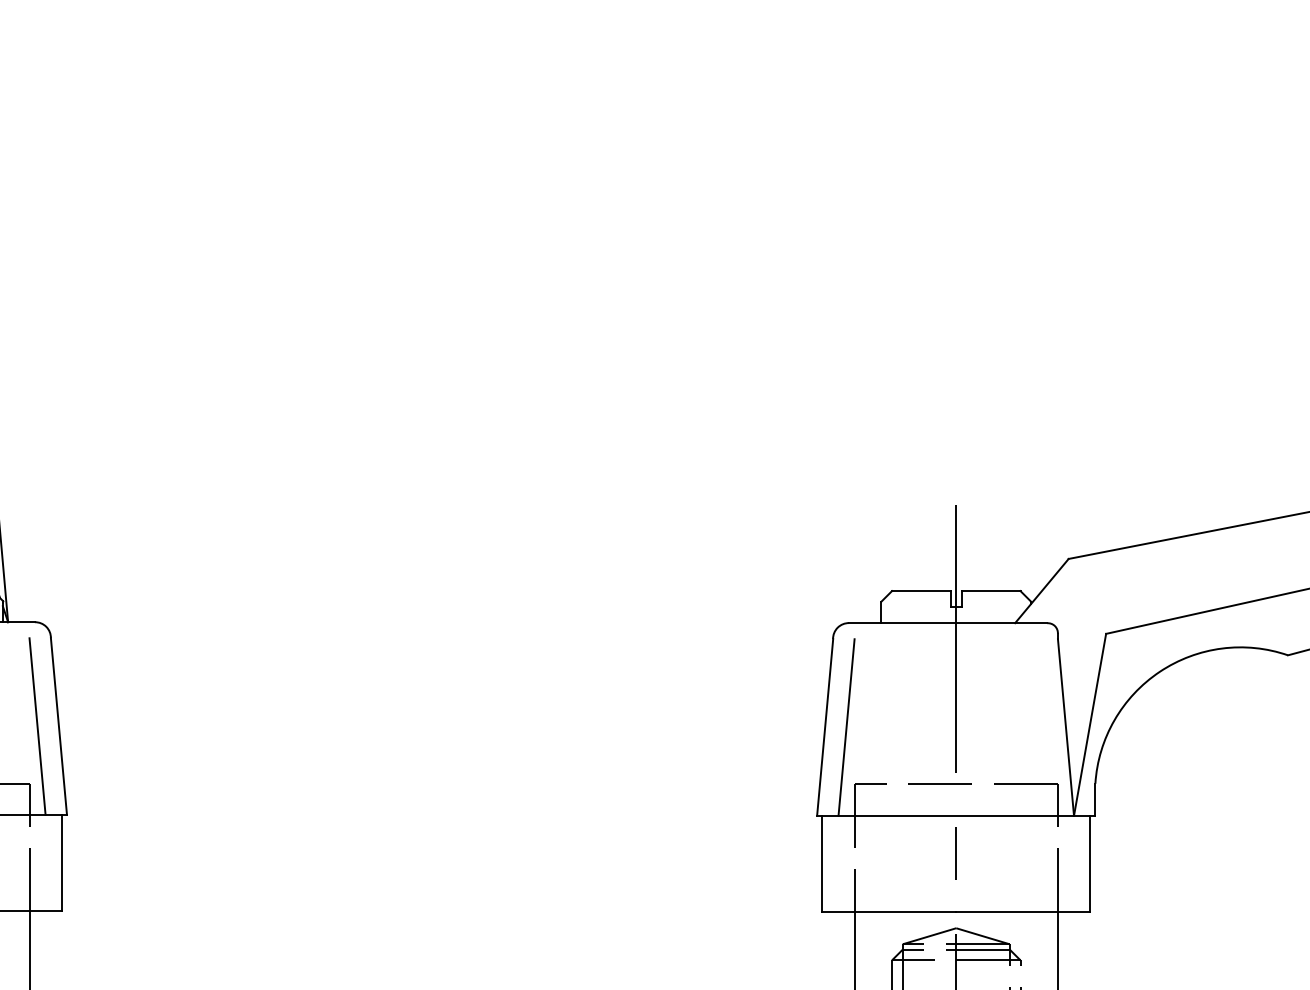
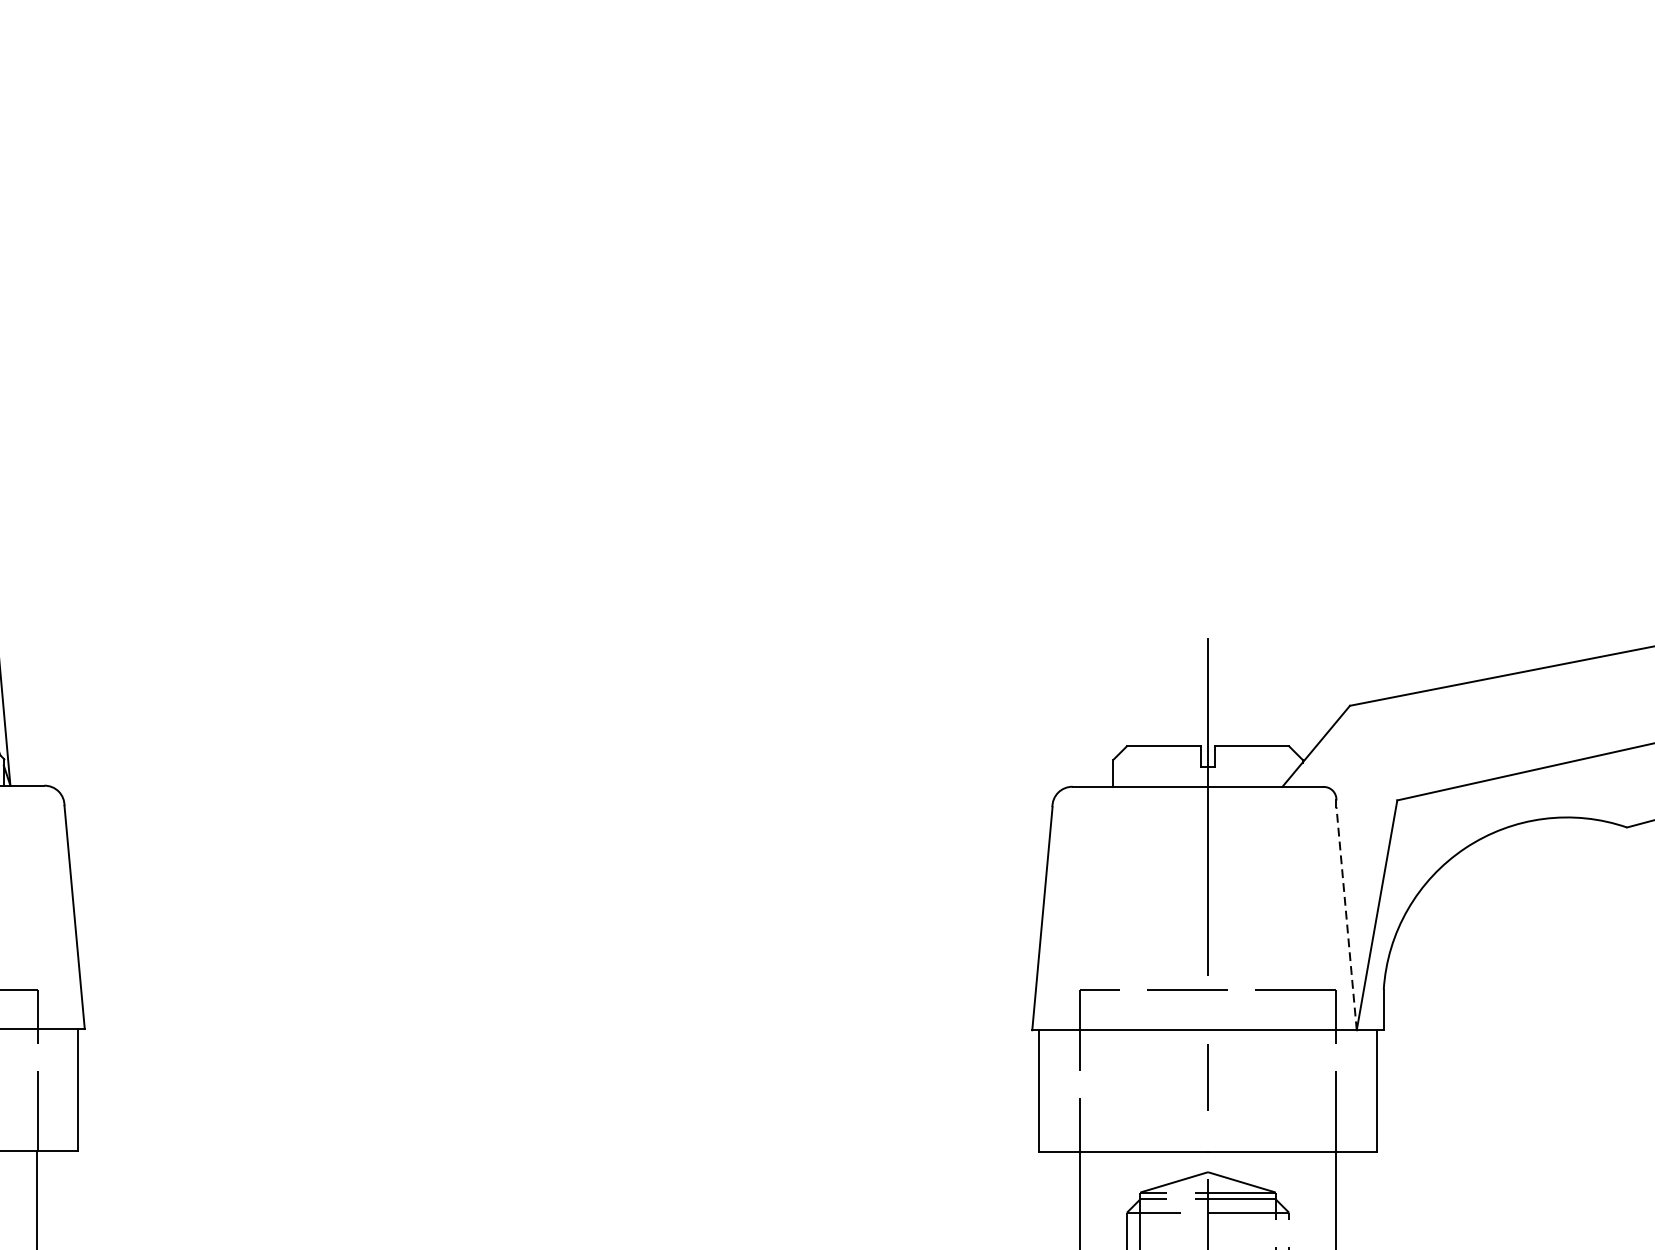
line: (37, 726) -> (47, 917), removed
line: (846, 727) -> (1069, 918), removed
line: (1065, 727) -> (1346, 918), solid -> dashed

